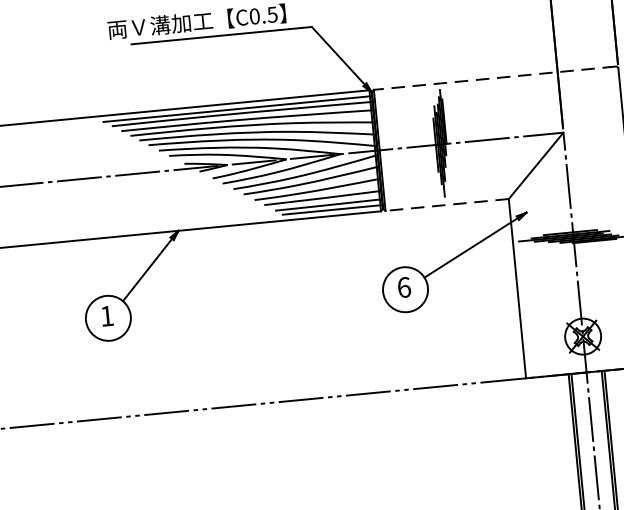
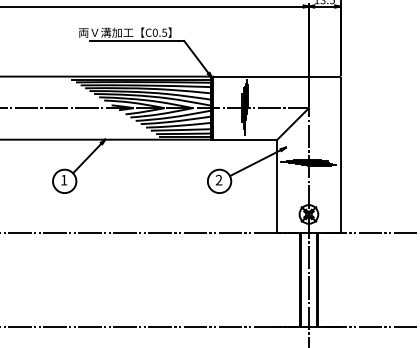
line: (493, 78) -> (275, 76), dashed -> solid
line: (445, 204) -> (244, 139), dashed -> solid
text: (403, 286) -> (218, 179), 6 -> 2

